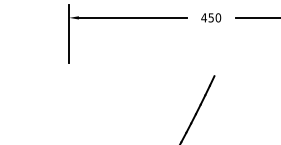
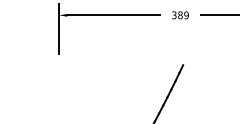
text: (210, 17) -> (179, 15), 450 -> 389

